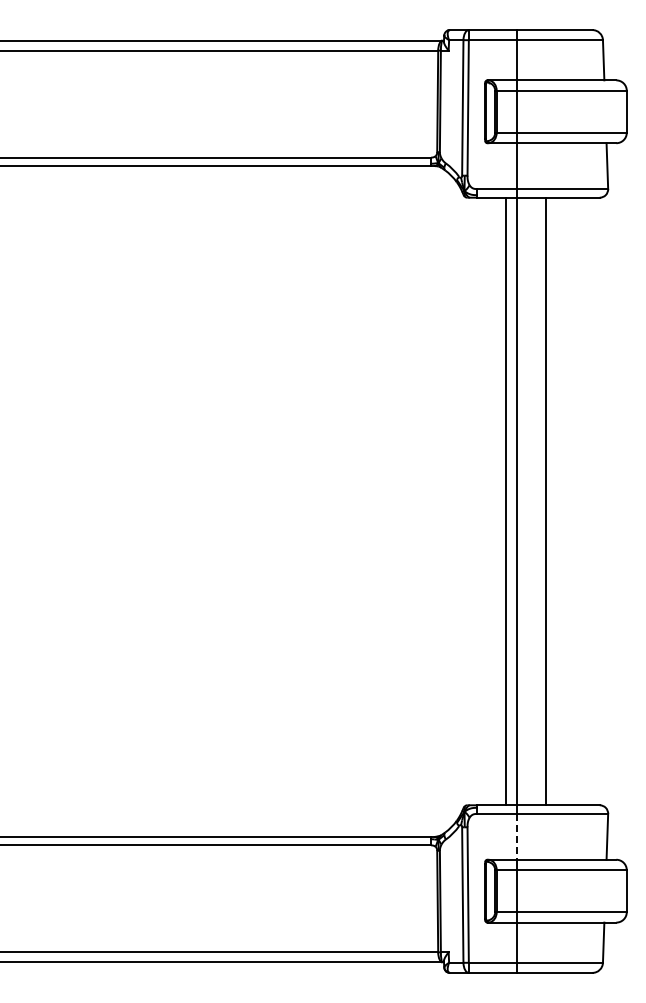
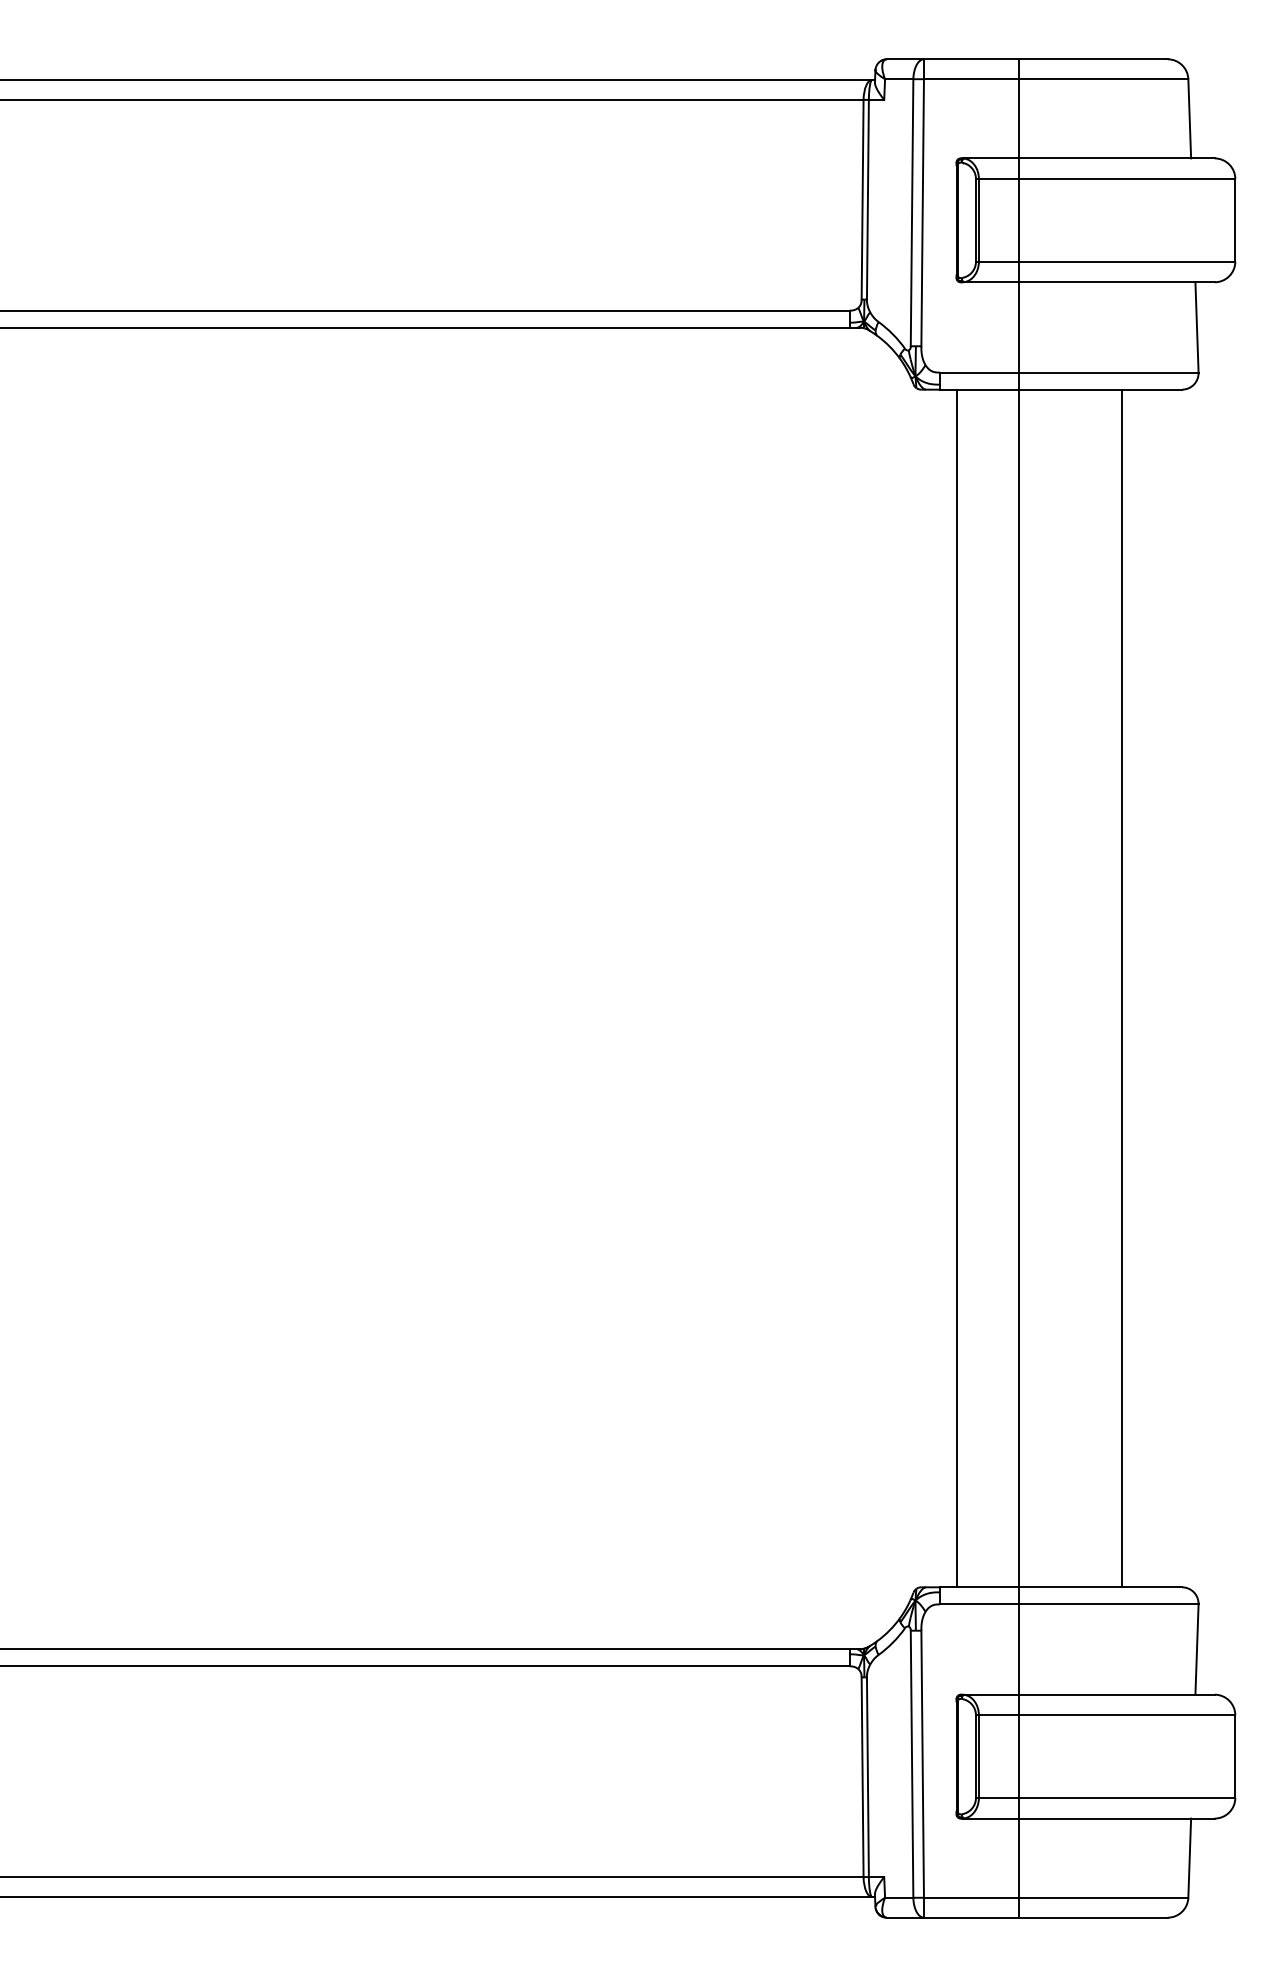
line: (506, 501) -> (956, 988), moved
line: (546, 501) -> (1122, 988), moved
line: (516, 836) -> (1017, 1648), dashed -> solid

